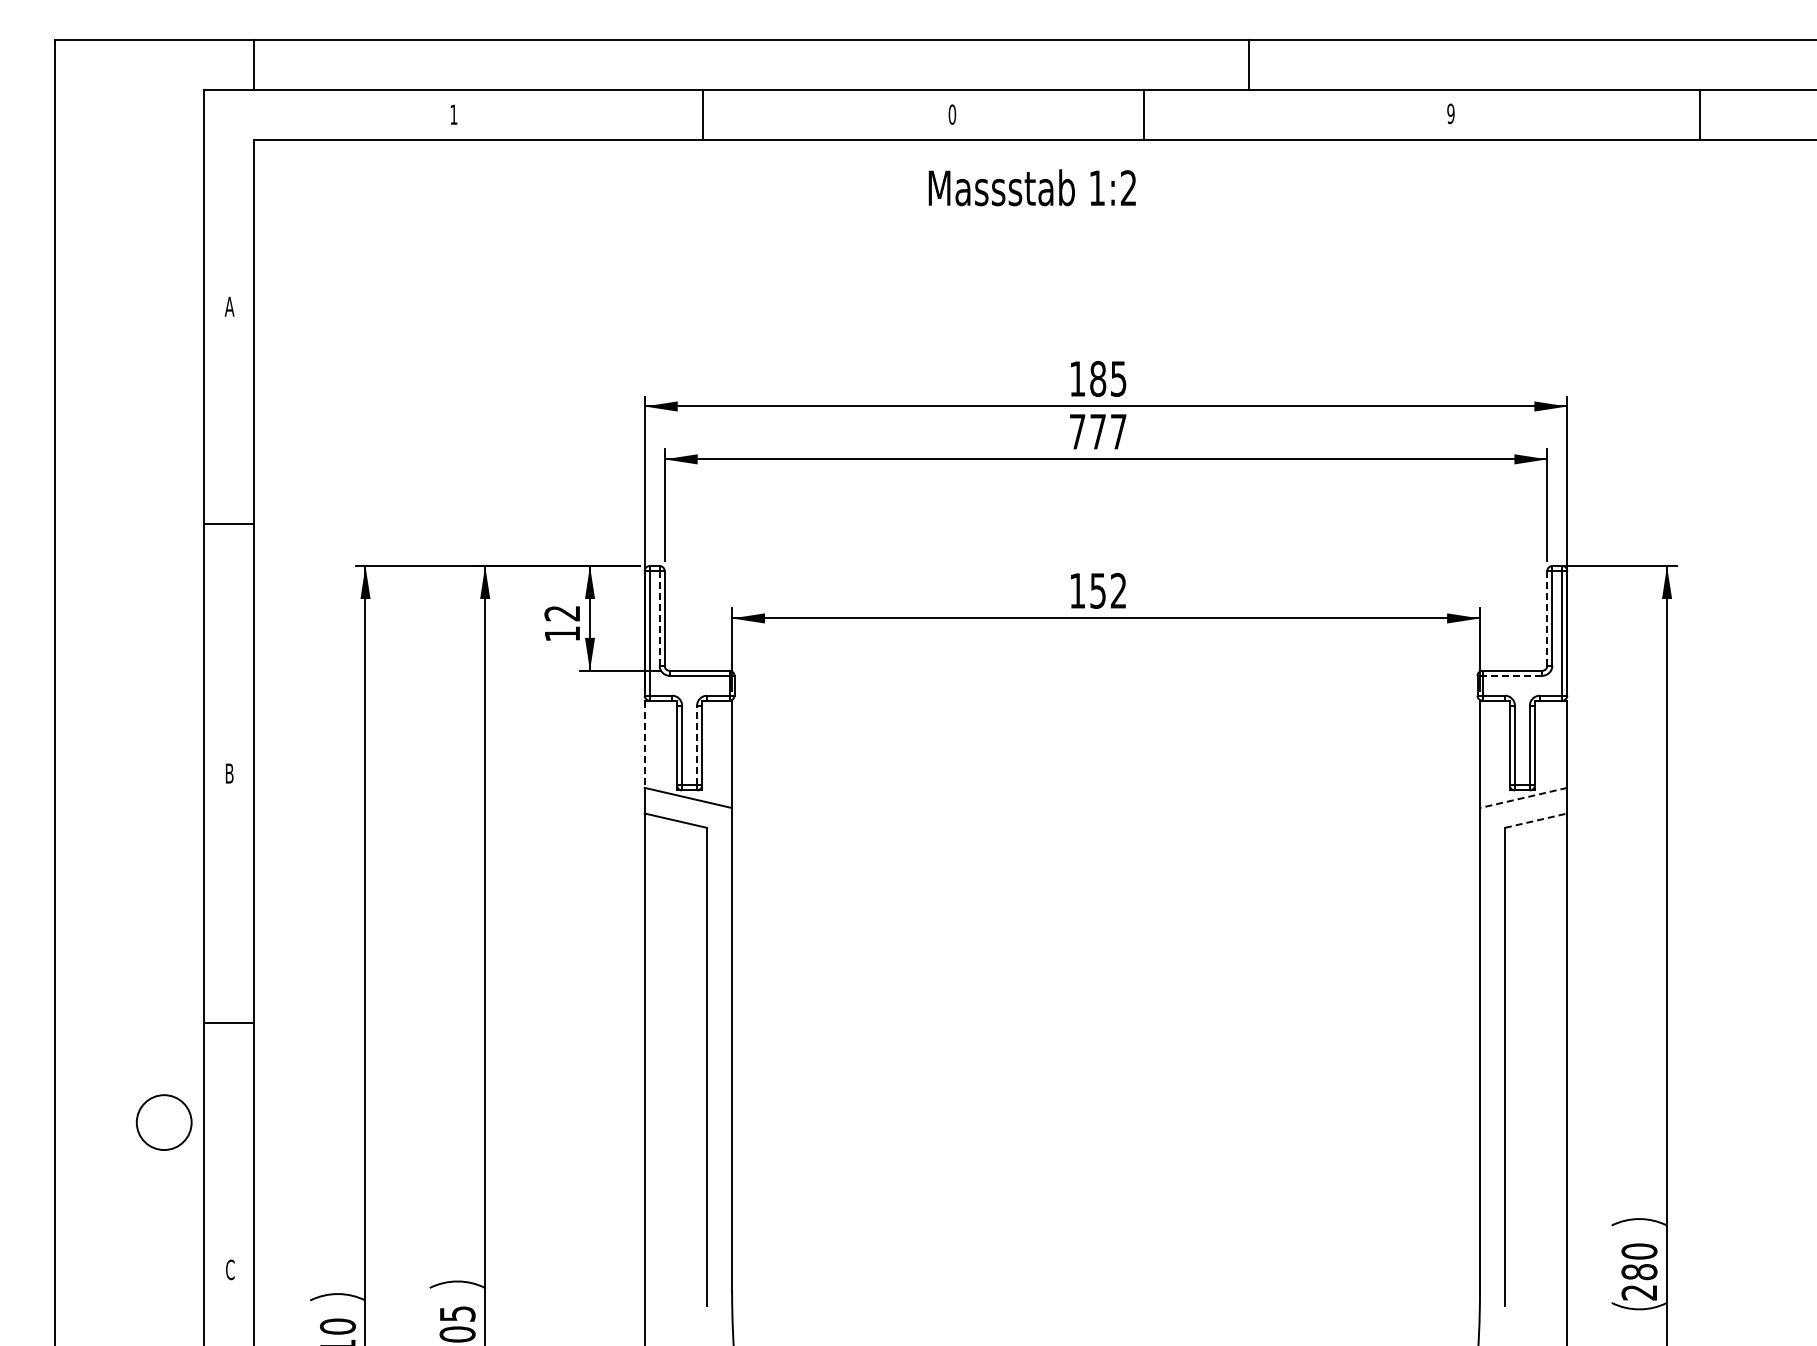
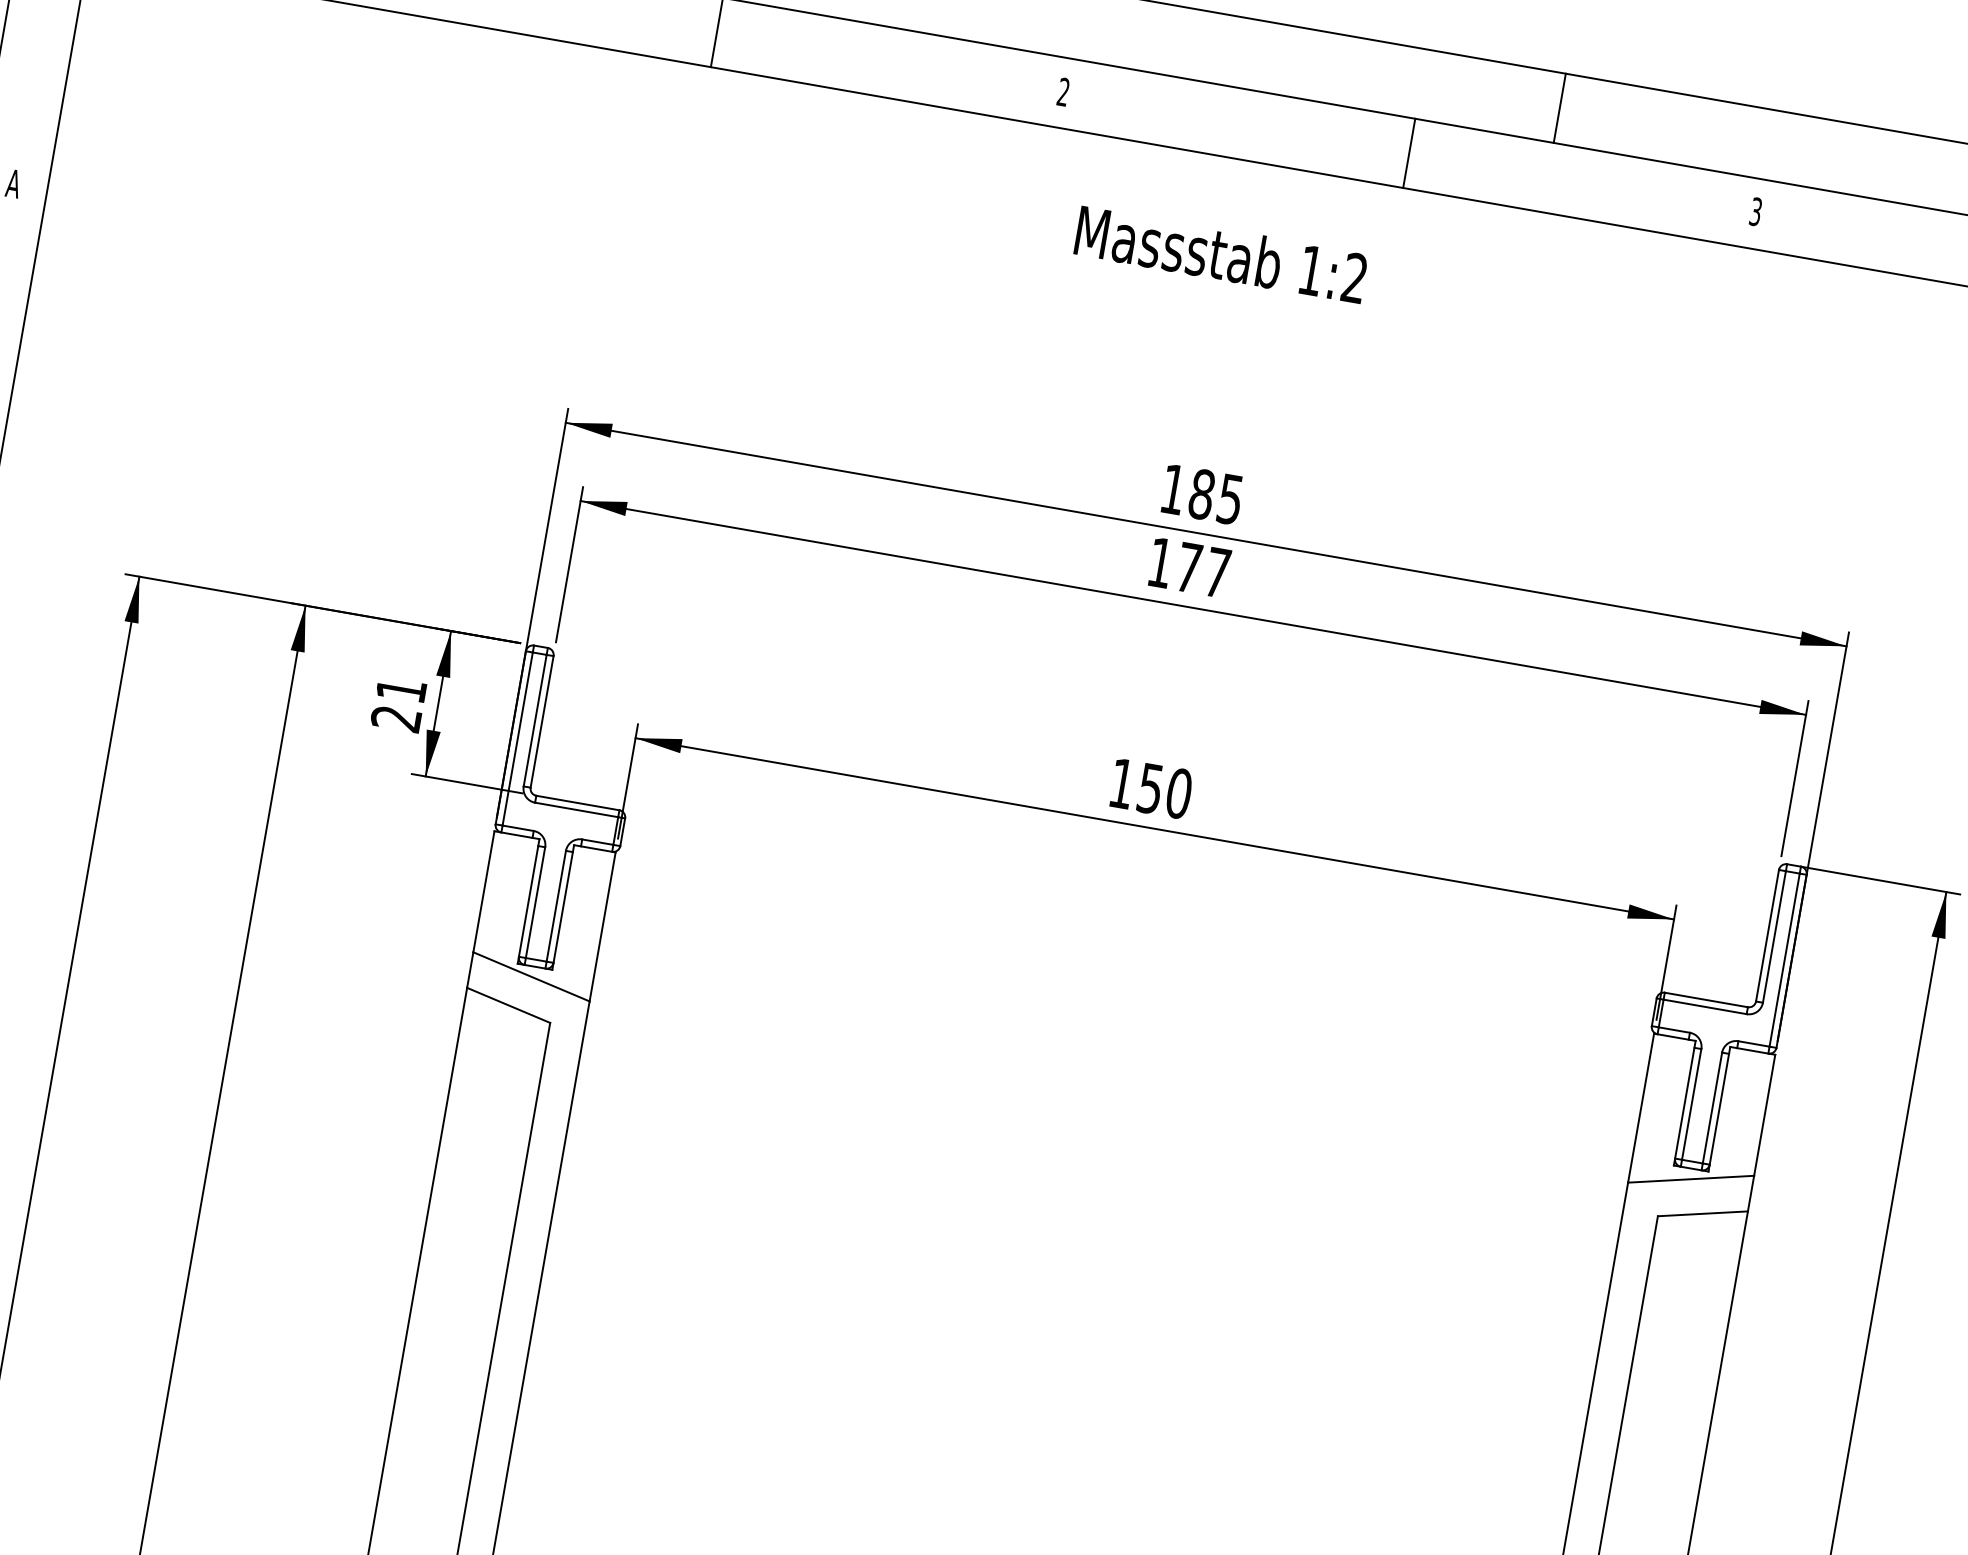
line: (1249, 65) -> (1560, 108), moved
text: (1450, 113) -> (1755, 211), 9 -> 3
text: (952, 114) -> (1063, 91), 0 -> 2
line: (1144, 115) -> (1409, 153), moved
text: (1031, 187) -> (1220, 253), moved
text: (1077, 431) -> (1160, 562), 777 -> 177
text: (1118, 590) -> (1178, 793), 152 -> 150
line: (659, 617) -> (535, 719), dashed -> solid
line: (1547, 617) -> (1767, 934), dashed -> solid
text: (561, 623) -> (397, 703), 12 -> 21
line: (1512, 675) -> (1705, 1006), dashed -> solid
line: (644, 744) -> (483, 892), dashed -> solid
line: (697, 745) -> (556, 906), dashed -> solid
line: (1523, 797) -> (1691, 1178), dashed -> solid
line: (1536, 820) -> (1703, 1213), dashed -> solid

